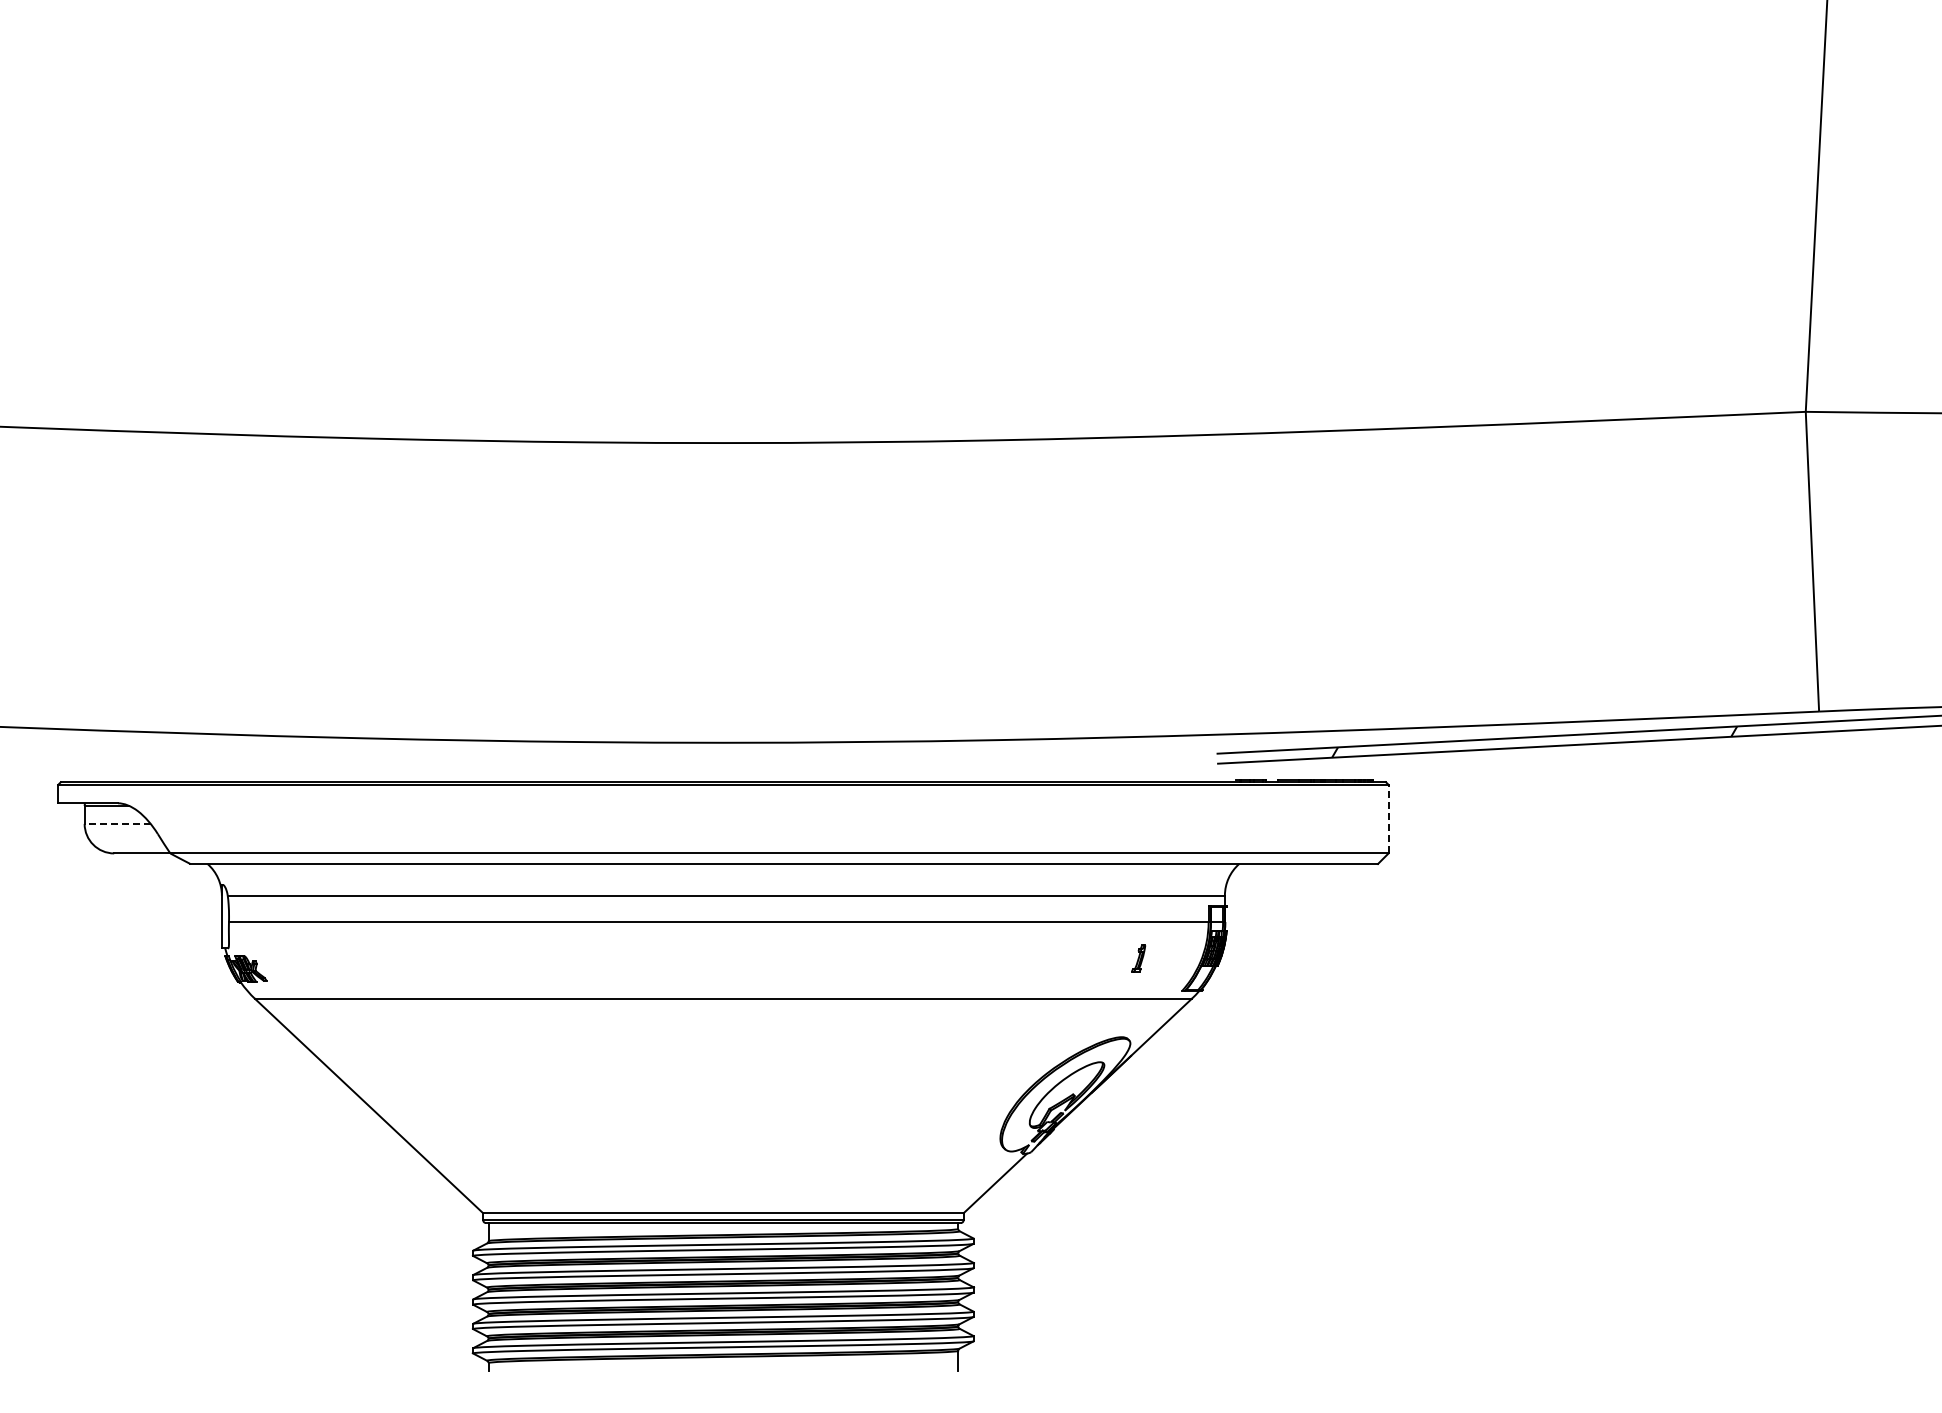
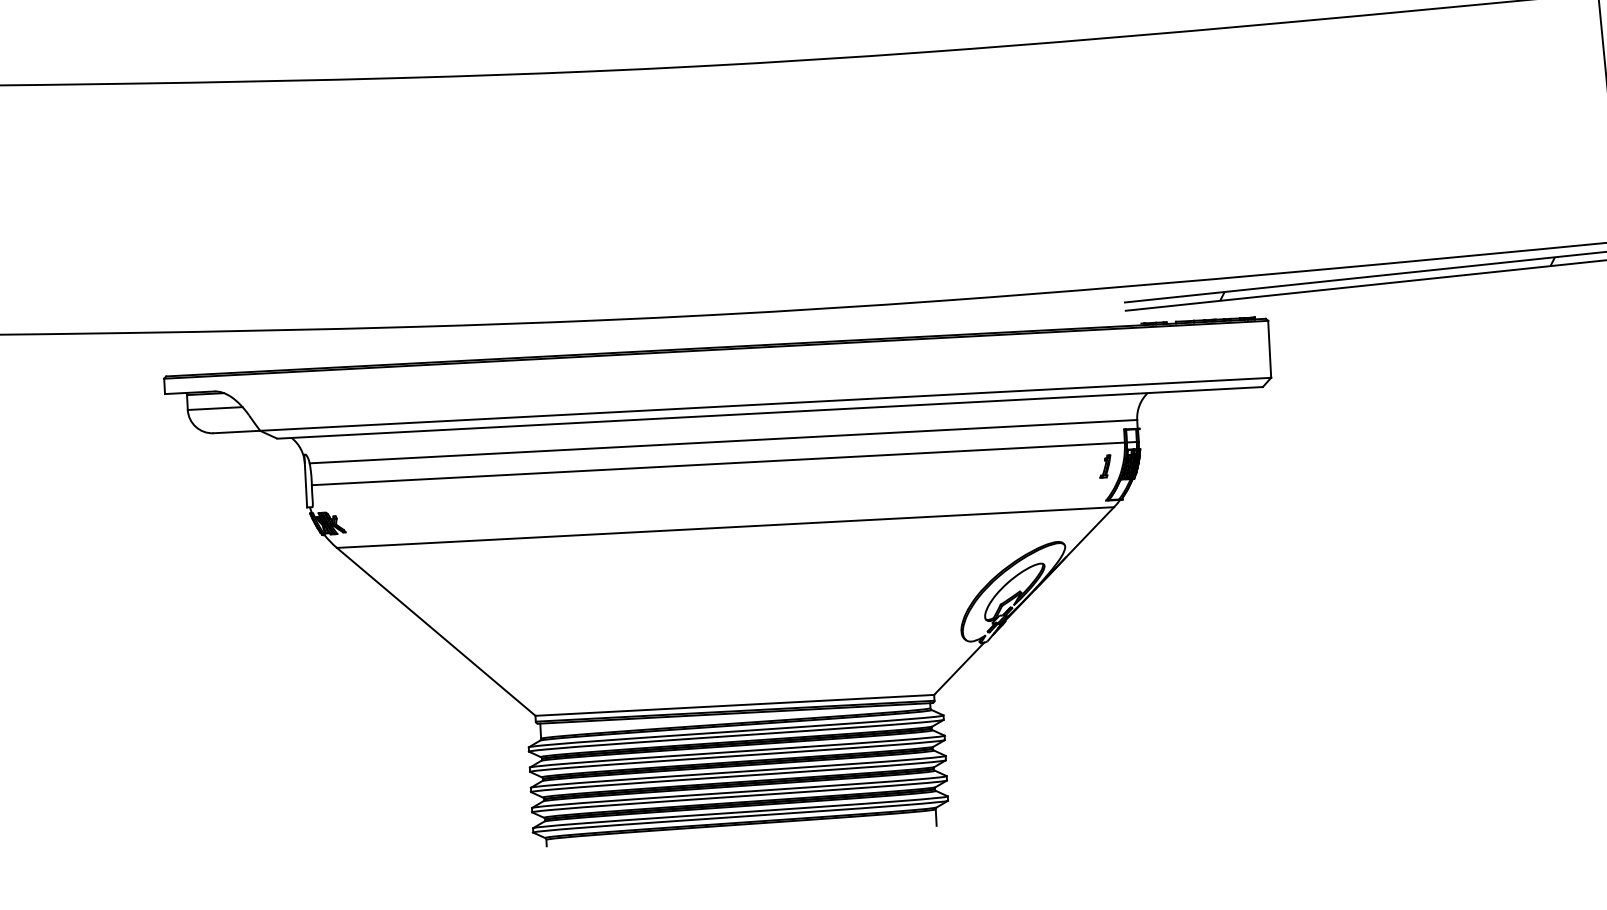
line: (1388, 818) -> (1269, 348), dashed -> solid
line: (117, 823) -> (215, 408), dashed -> solid
part: (1138, 958) -> (1105, 466), moved

